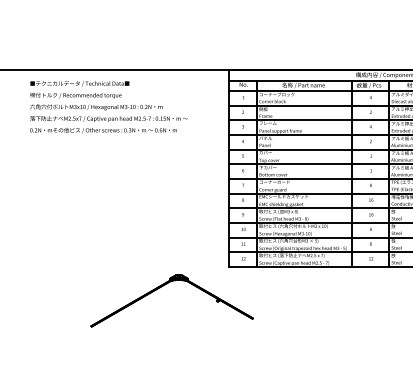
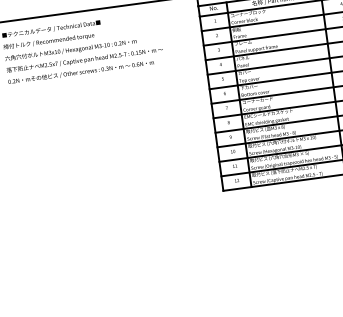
part: (163, 286) -> (161, 218), removed

